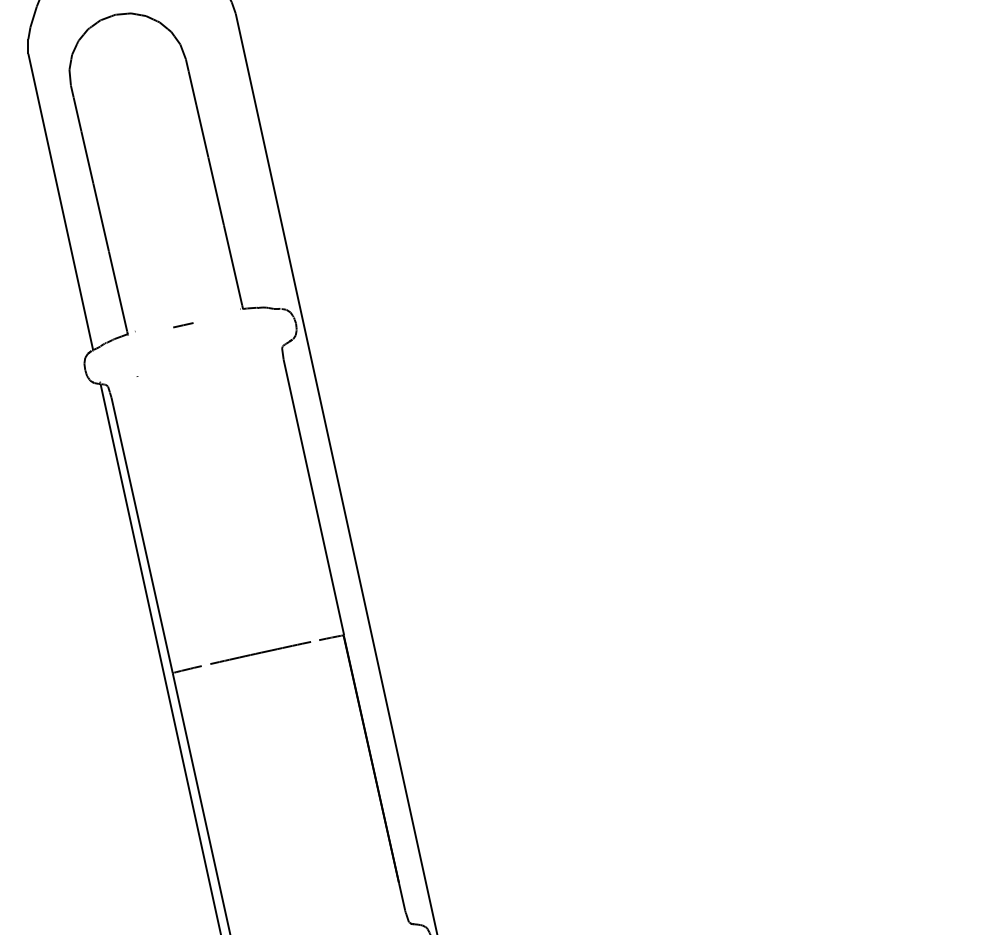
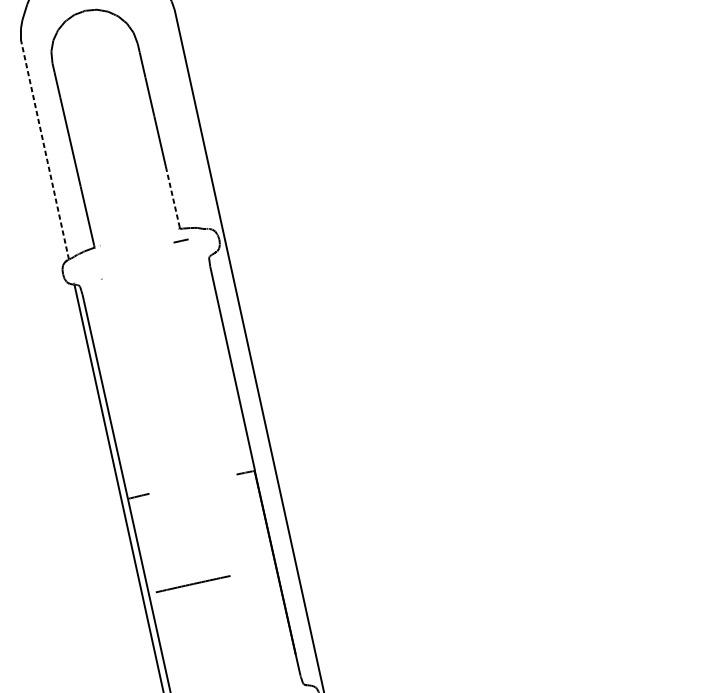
line: (60, 201) -> (44, 149), solid -> dashed
line: (233, 265) -> (173, 196), solid -> dashed
line: (183, 325) -> (181, 241), moved
line: (260, 652) -> (193, 583), moved

